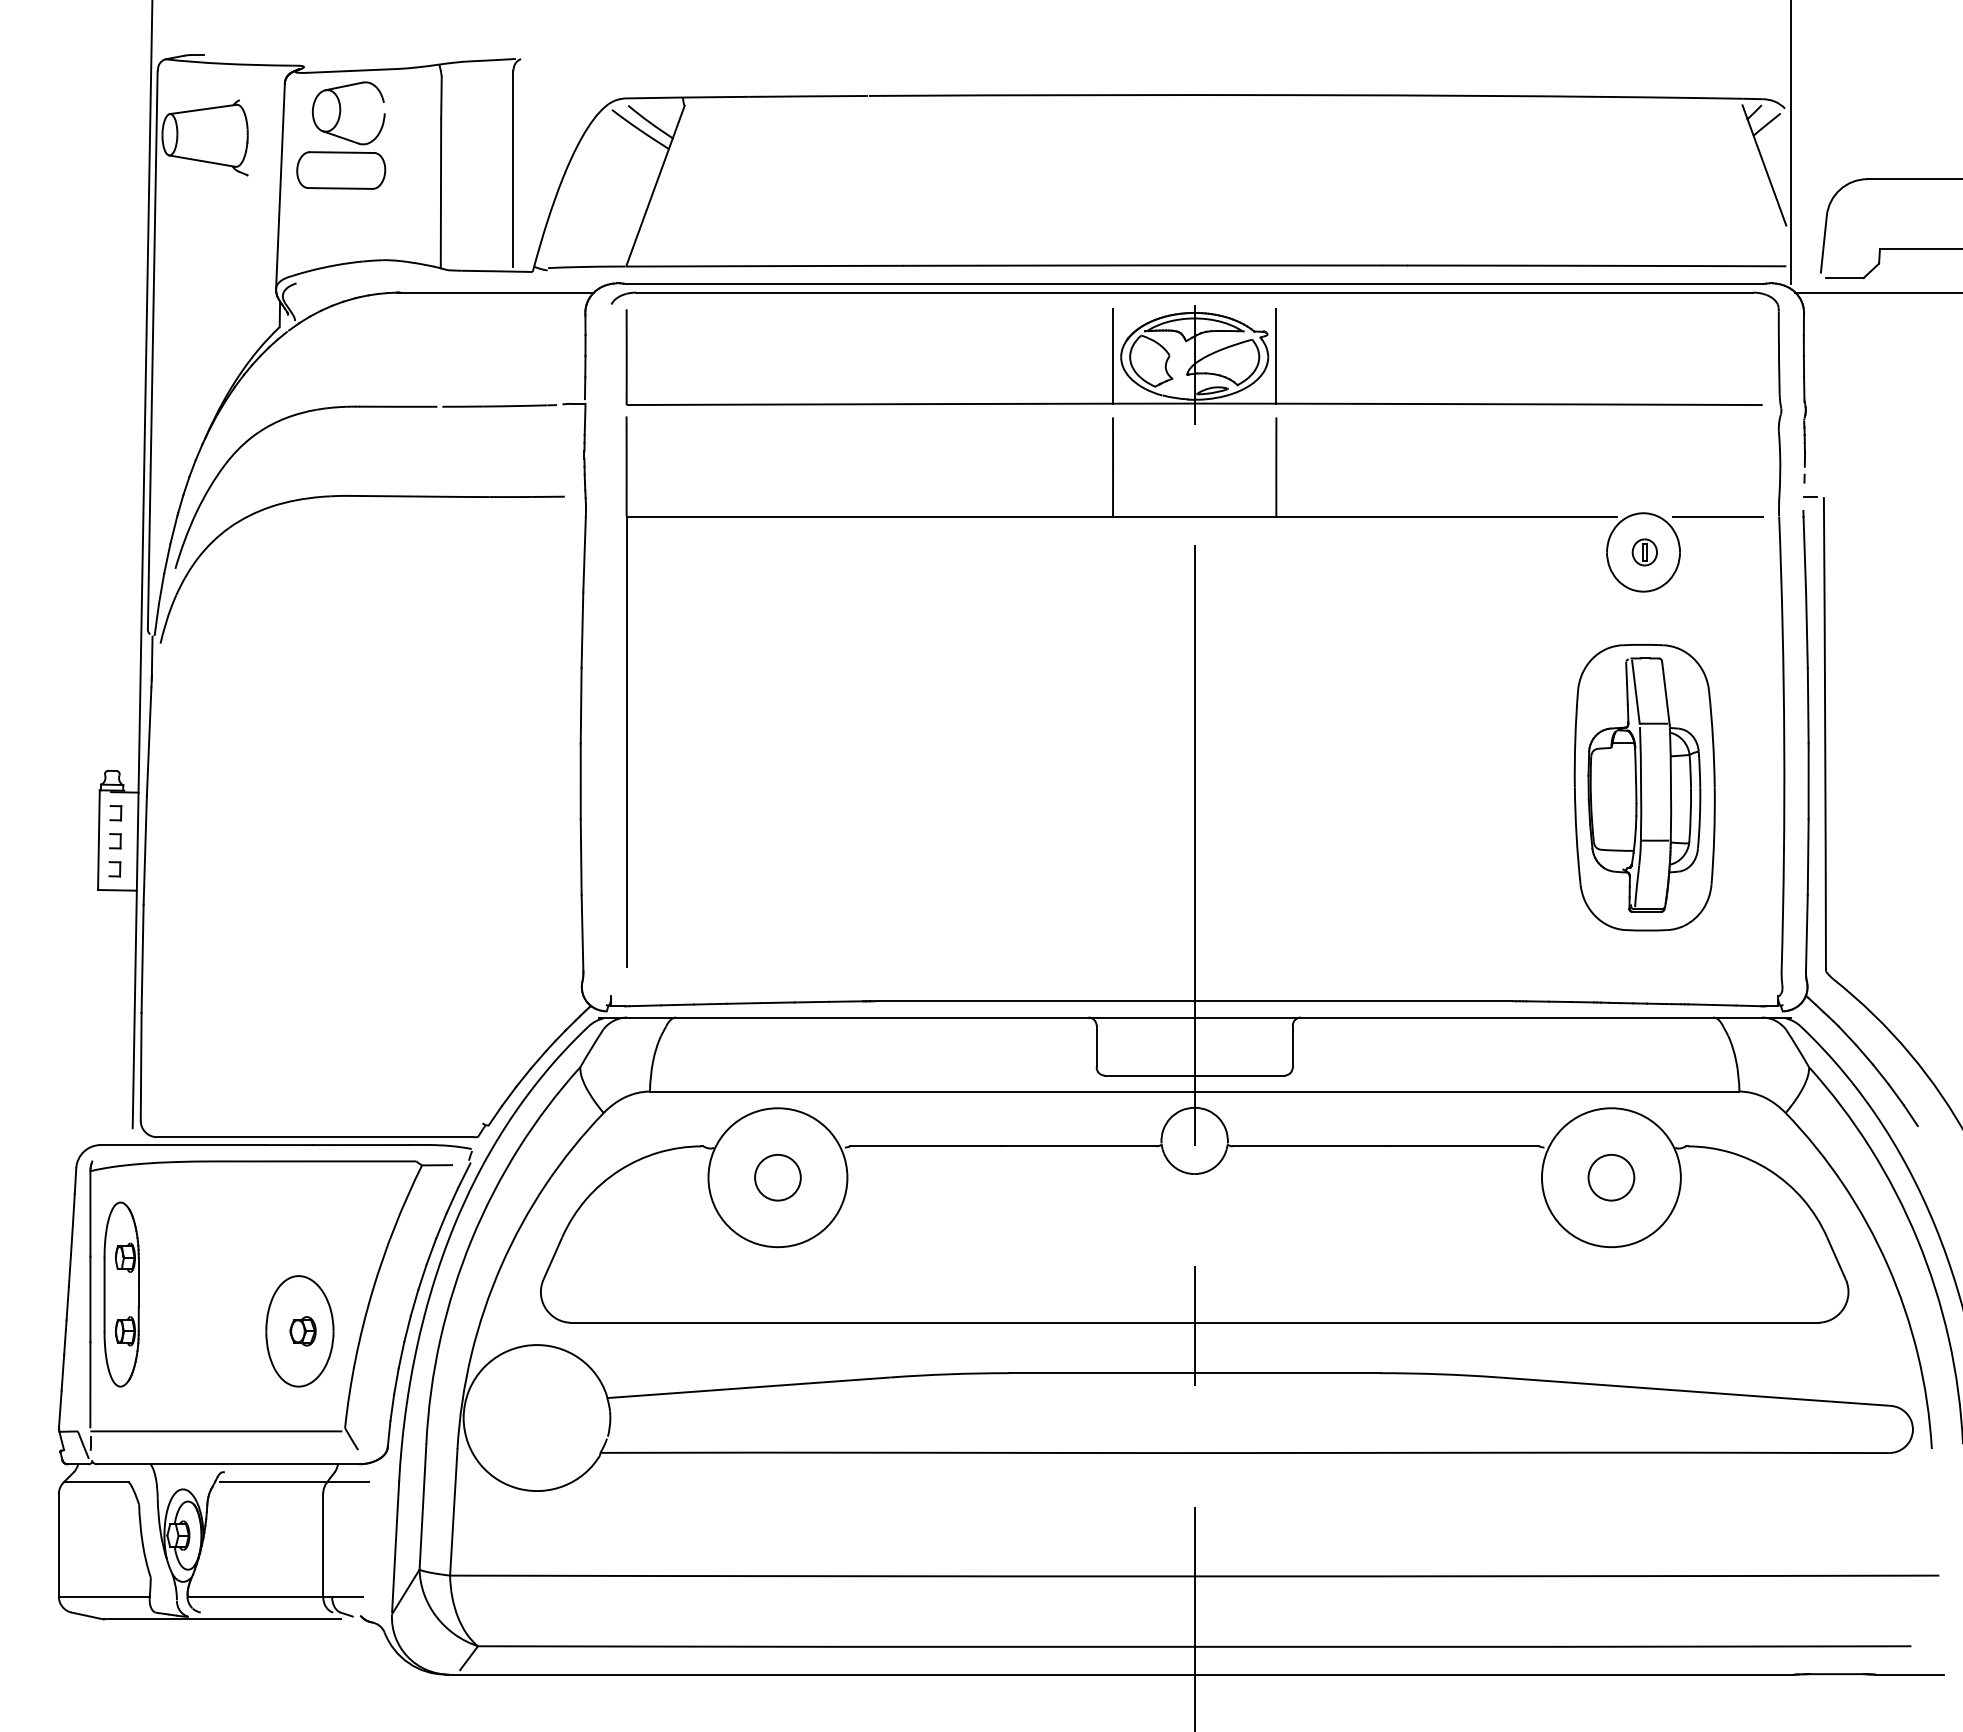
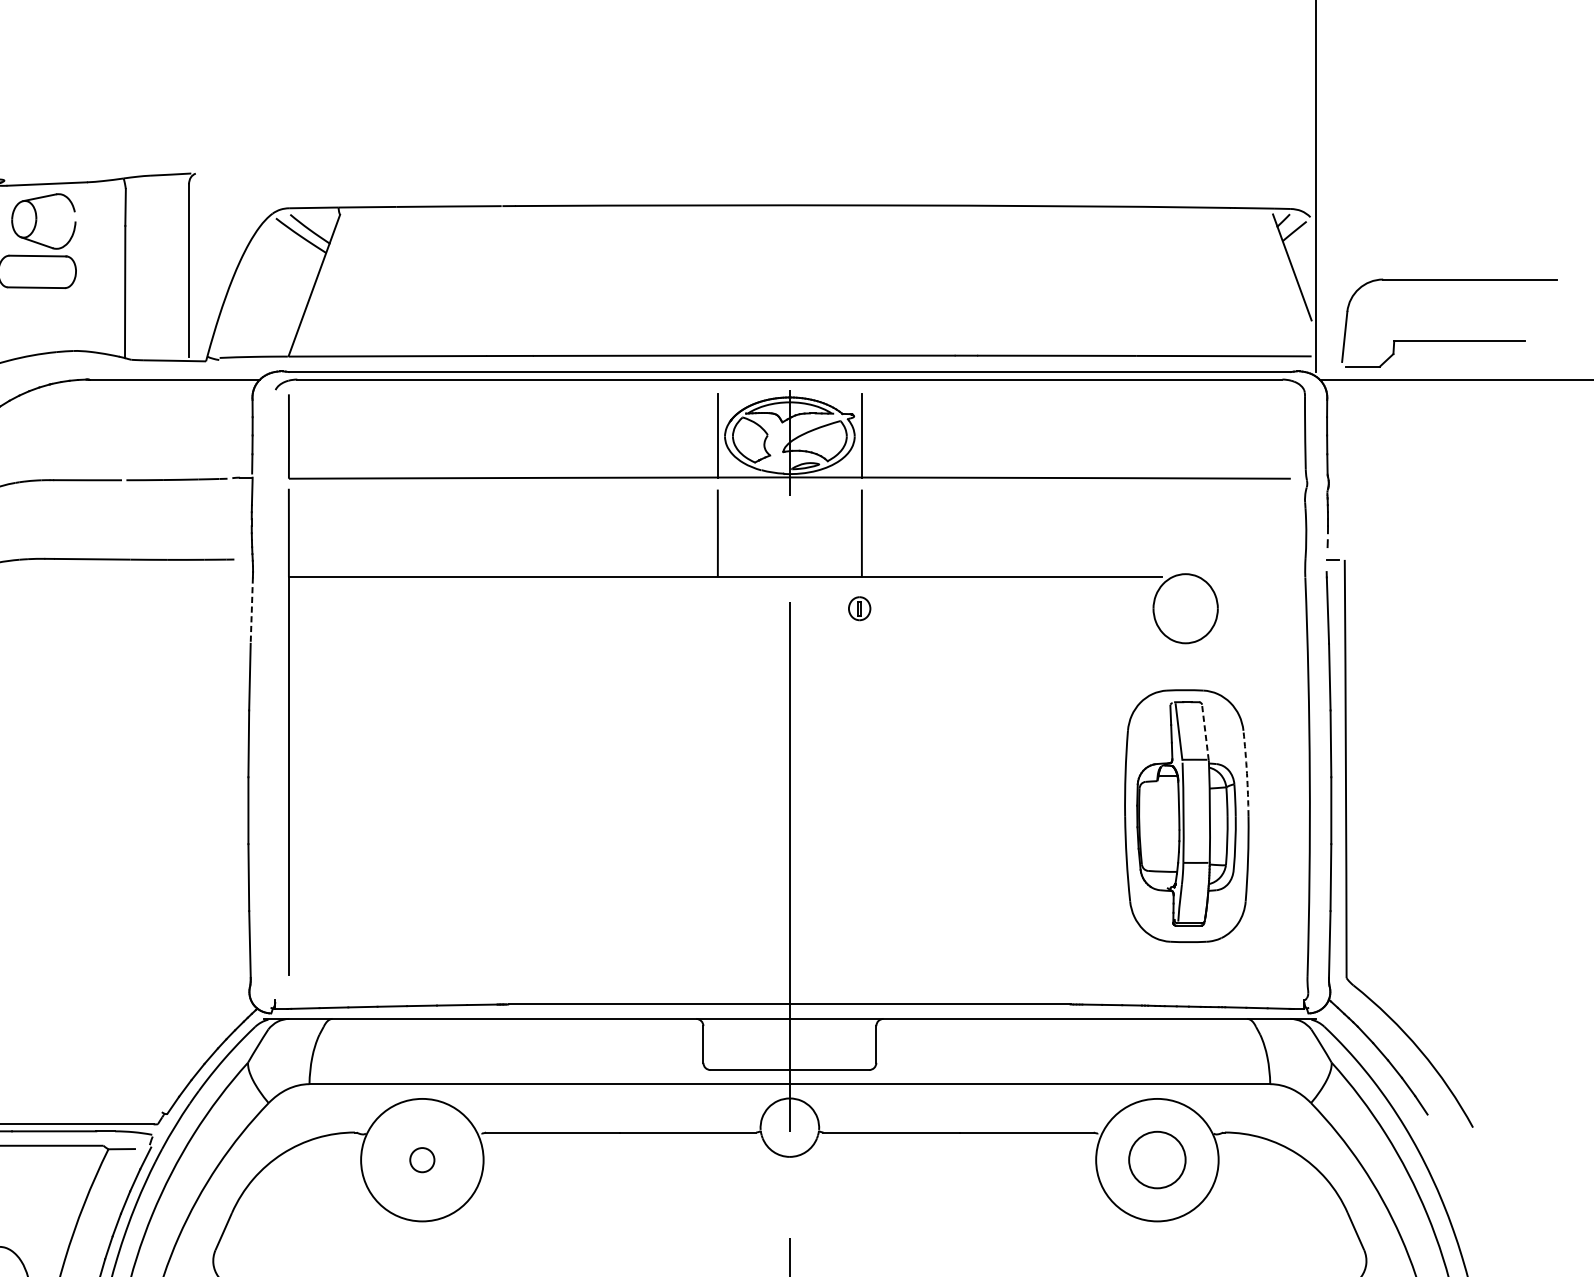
line: (1717, 516) -> (1250, 577), removed
part: (1644, 552) -> (859, 608), moved
line: (584, 554) -> (251, 610), solid -> dashed
line: (1665, 692) -> (1205, 732), solid -> dashed
arc: (1713, 739) -> (1247, 773), solid -> dashed
circle: (777, 1177) -> (421, 1159), size x0.6
circle: (1611, 1177) -> (1157, 1159), size x1.4

